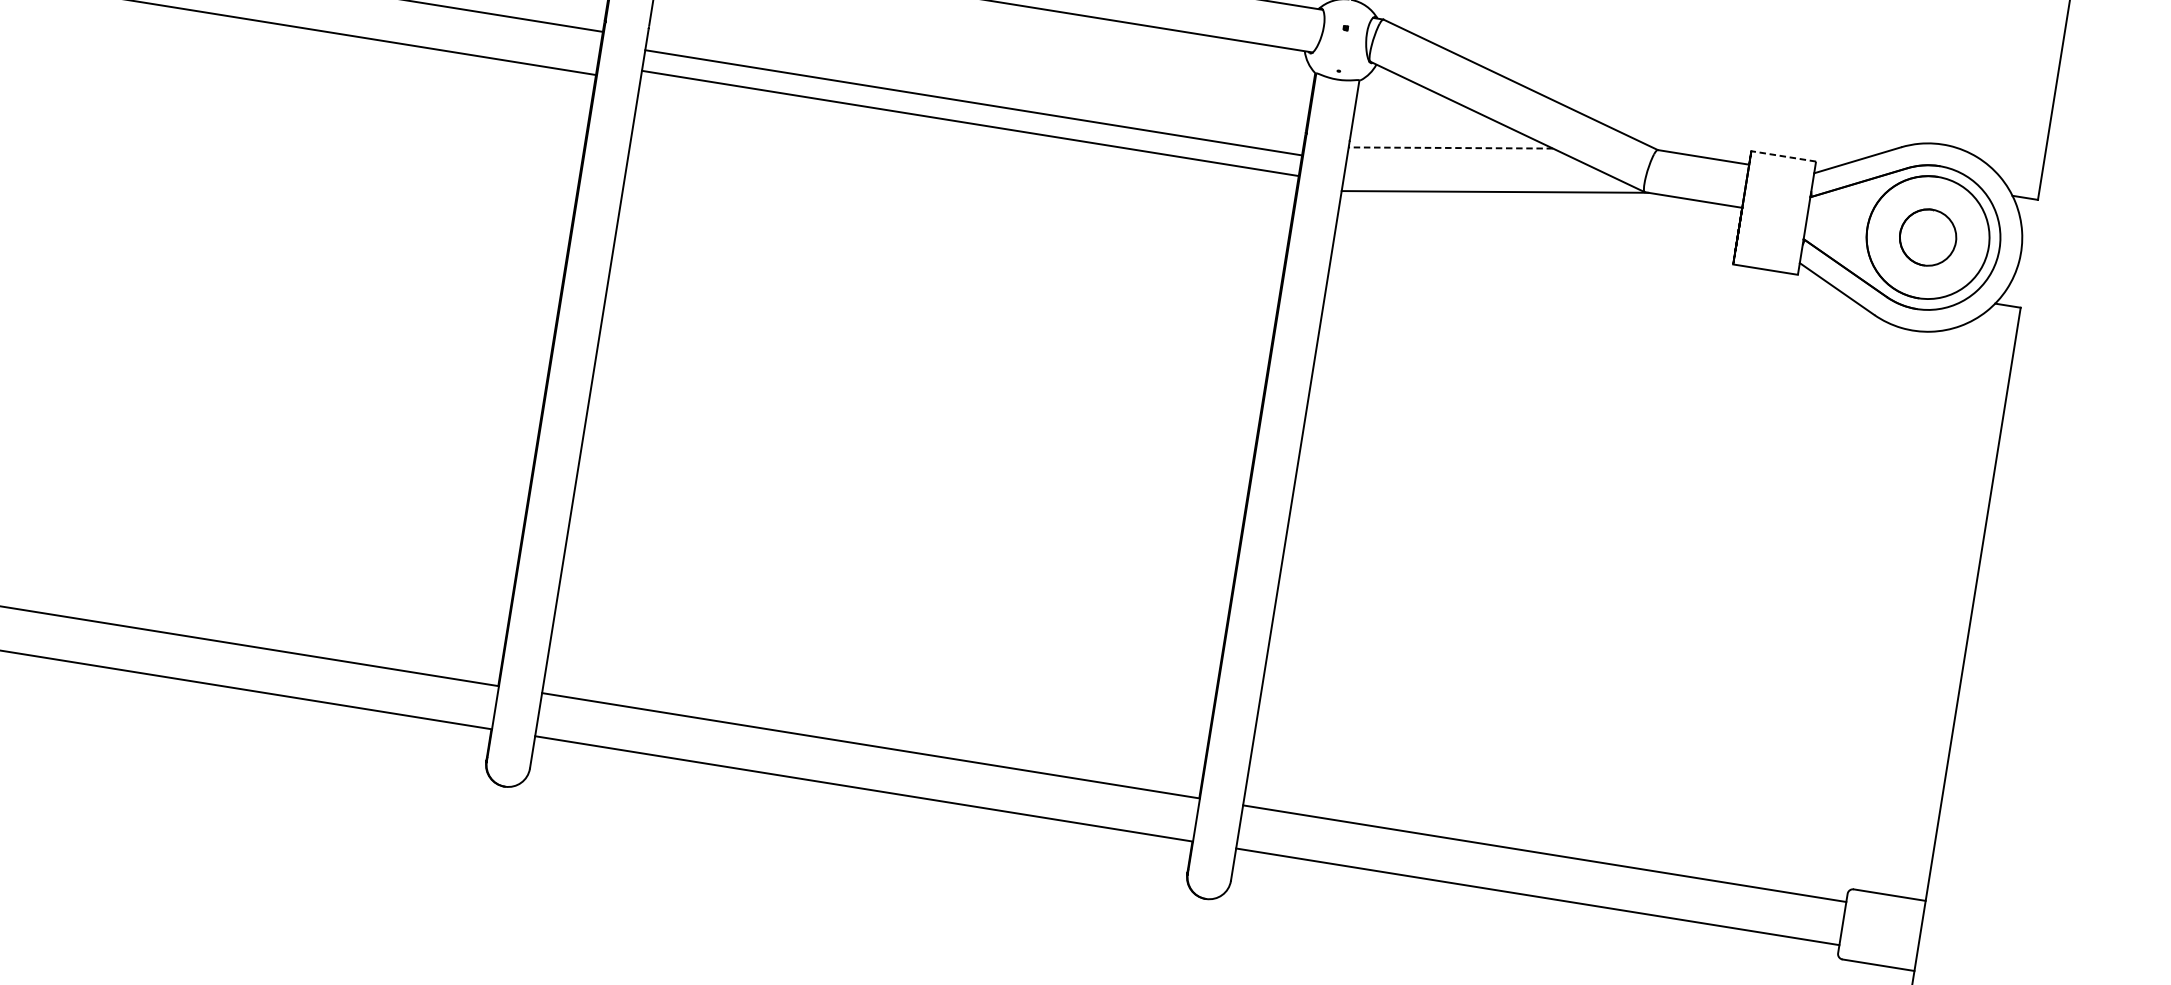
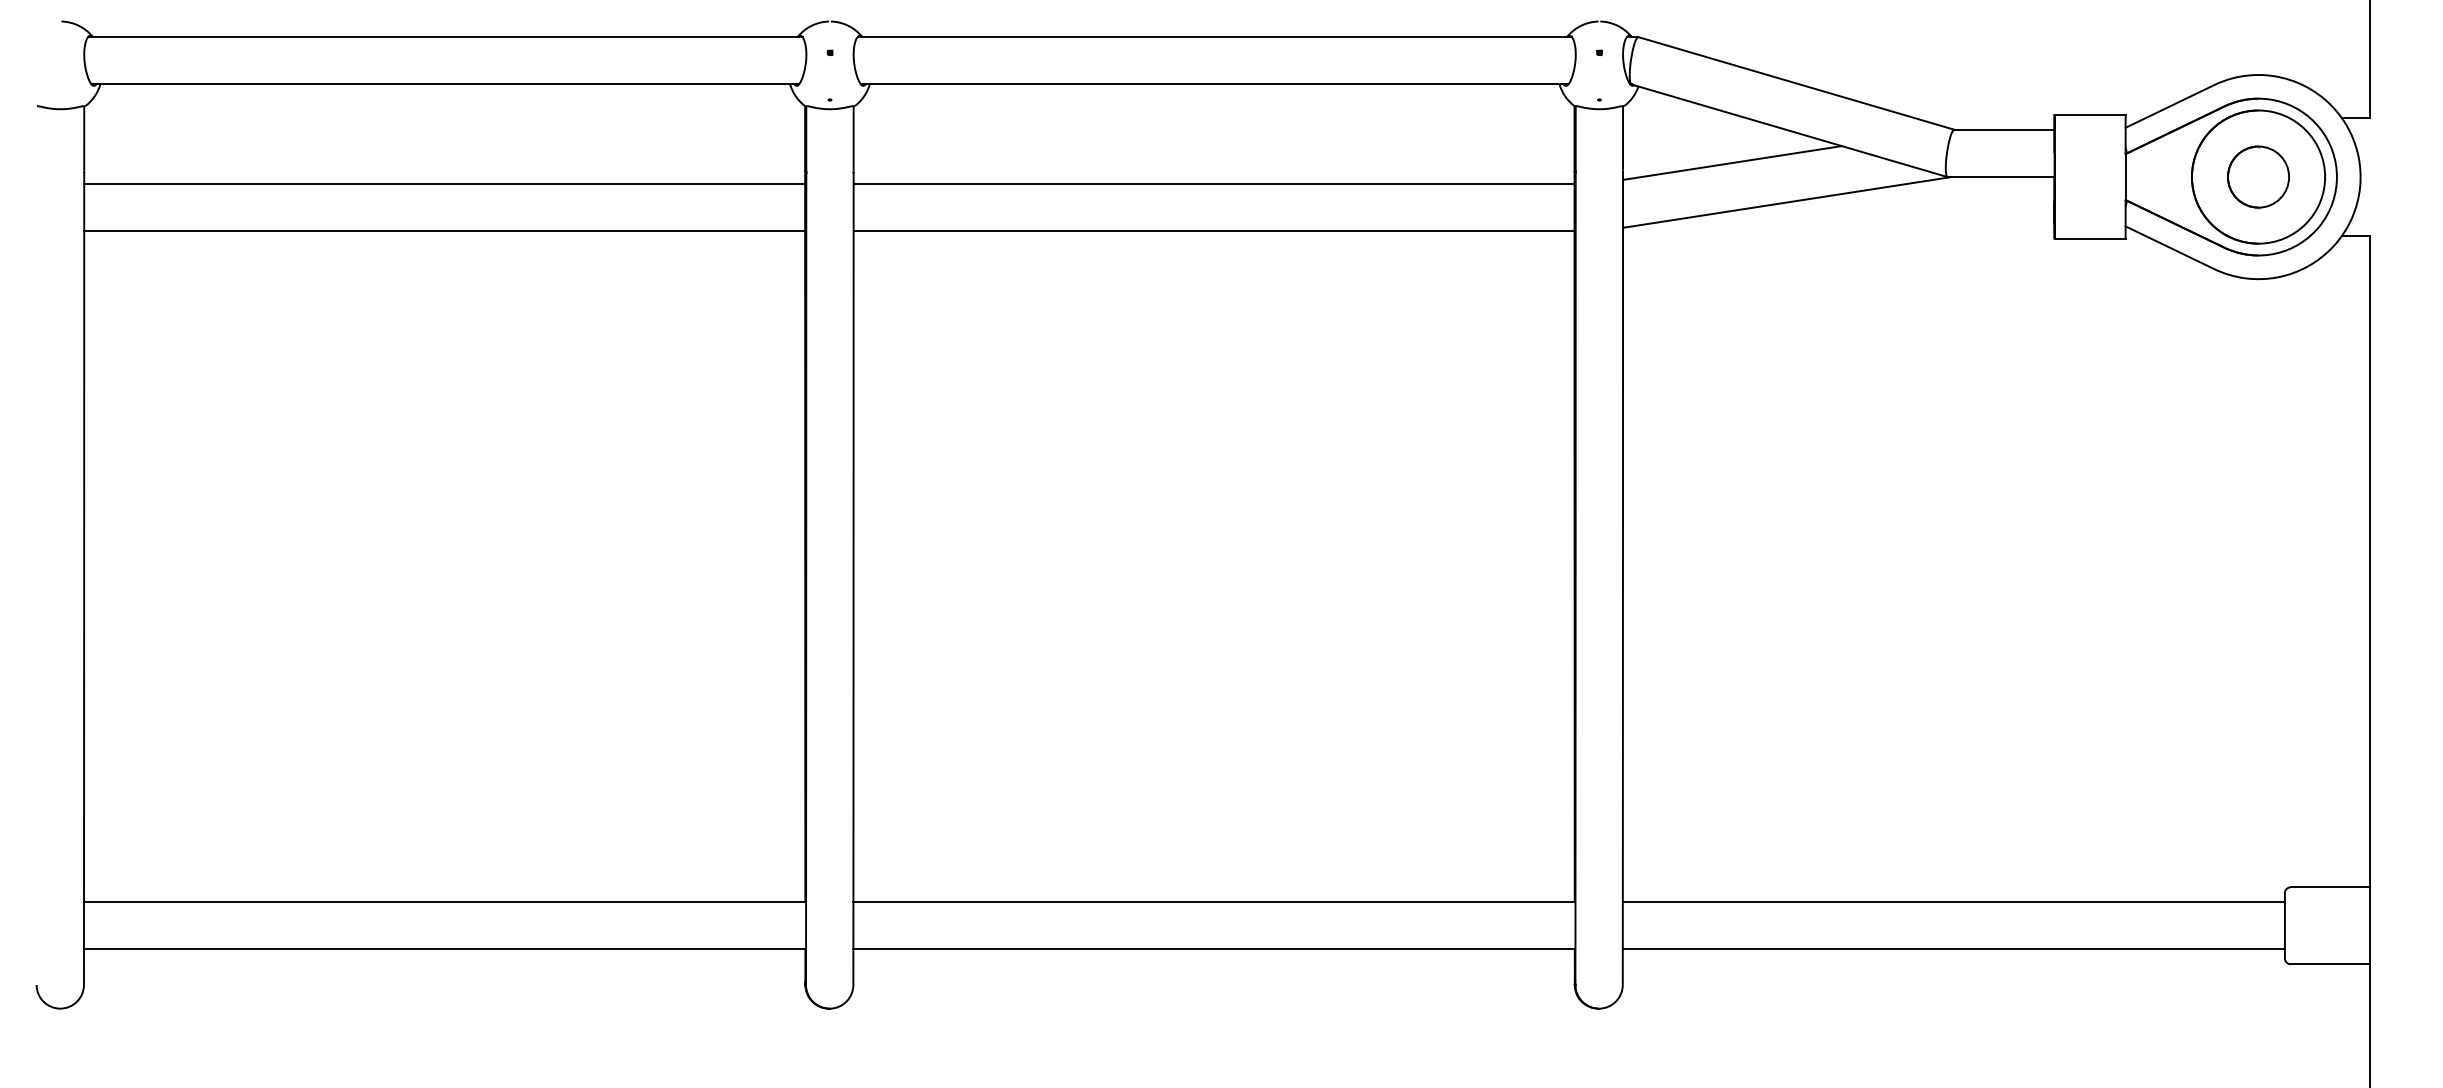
line: (973, 102) -> (1213, 231), moved
line: (969, 123) -> (1213, 184), moved
line: (1450, 148) -> (1732, 163), dashed -> solid
line: (1784, 156) -> (2090, 114), dashed -> solid

